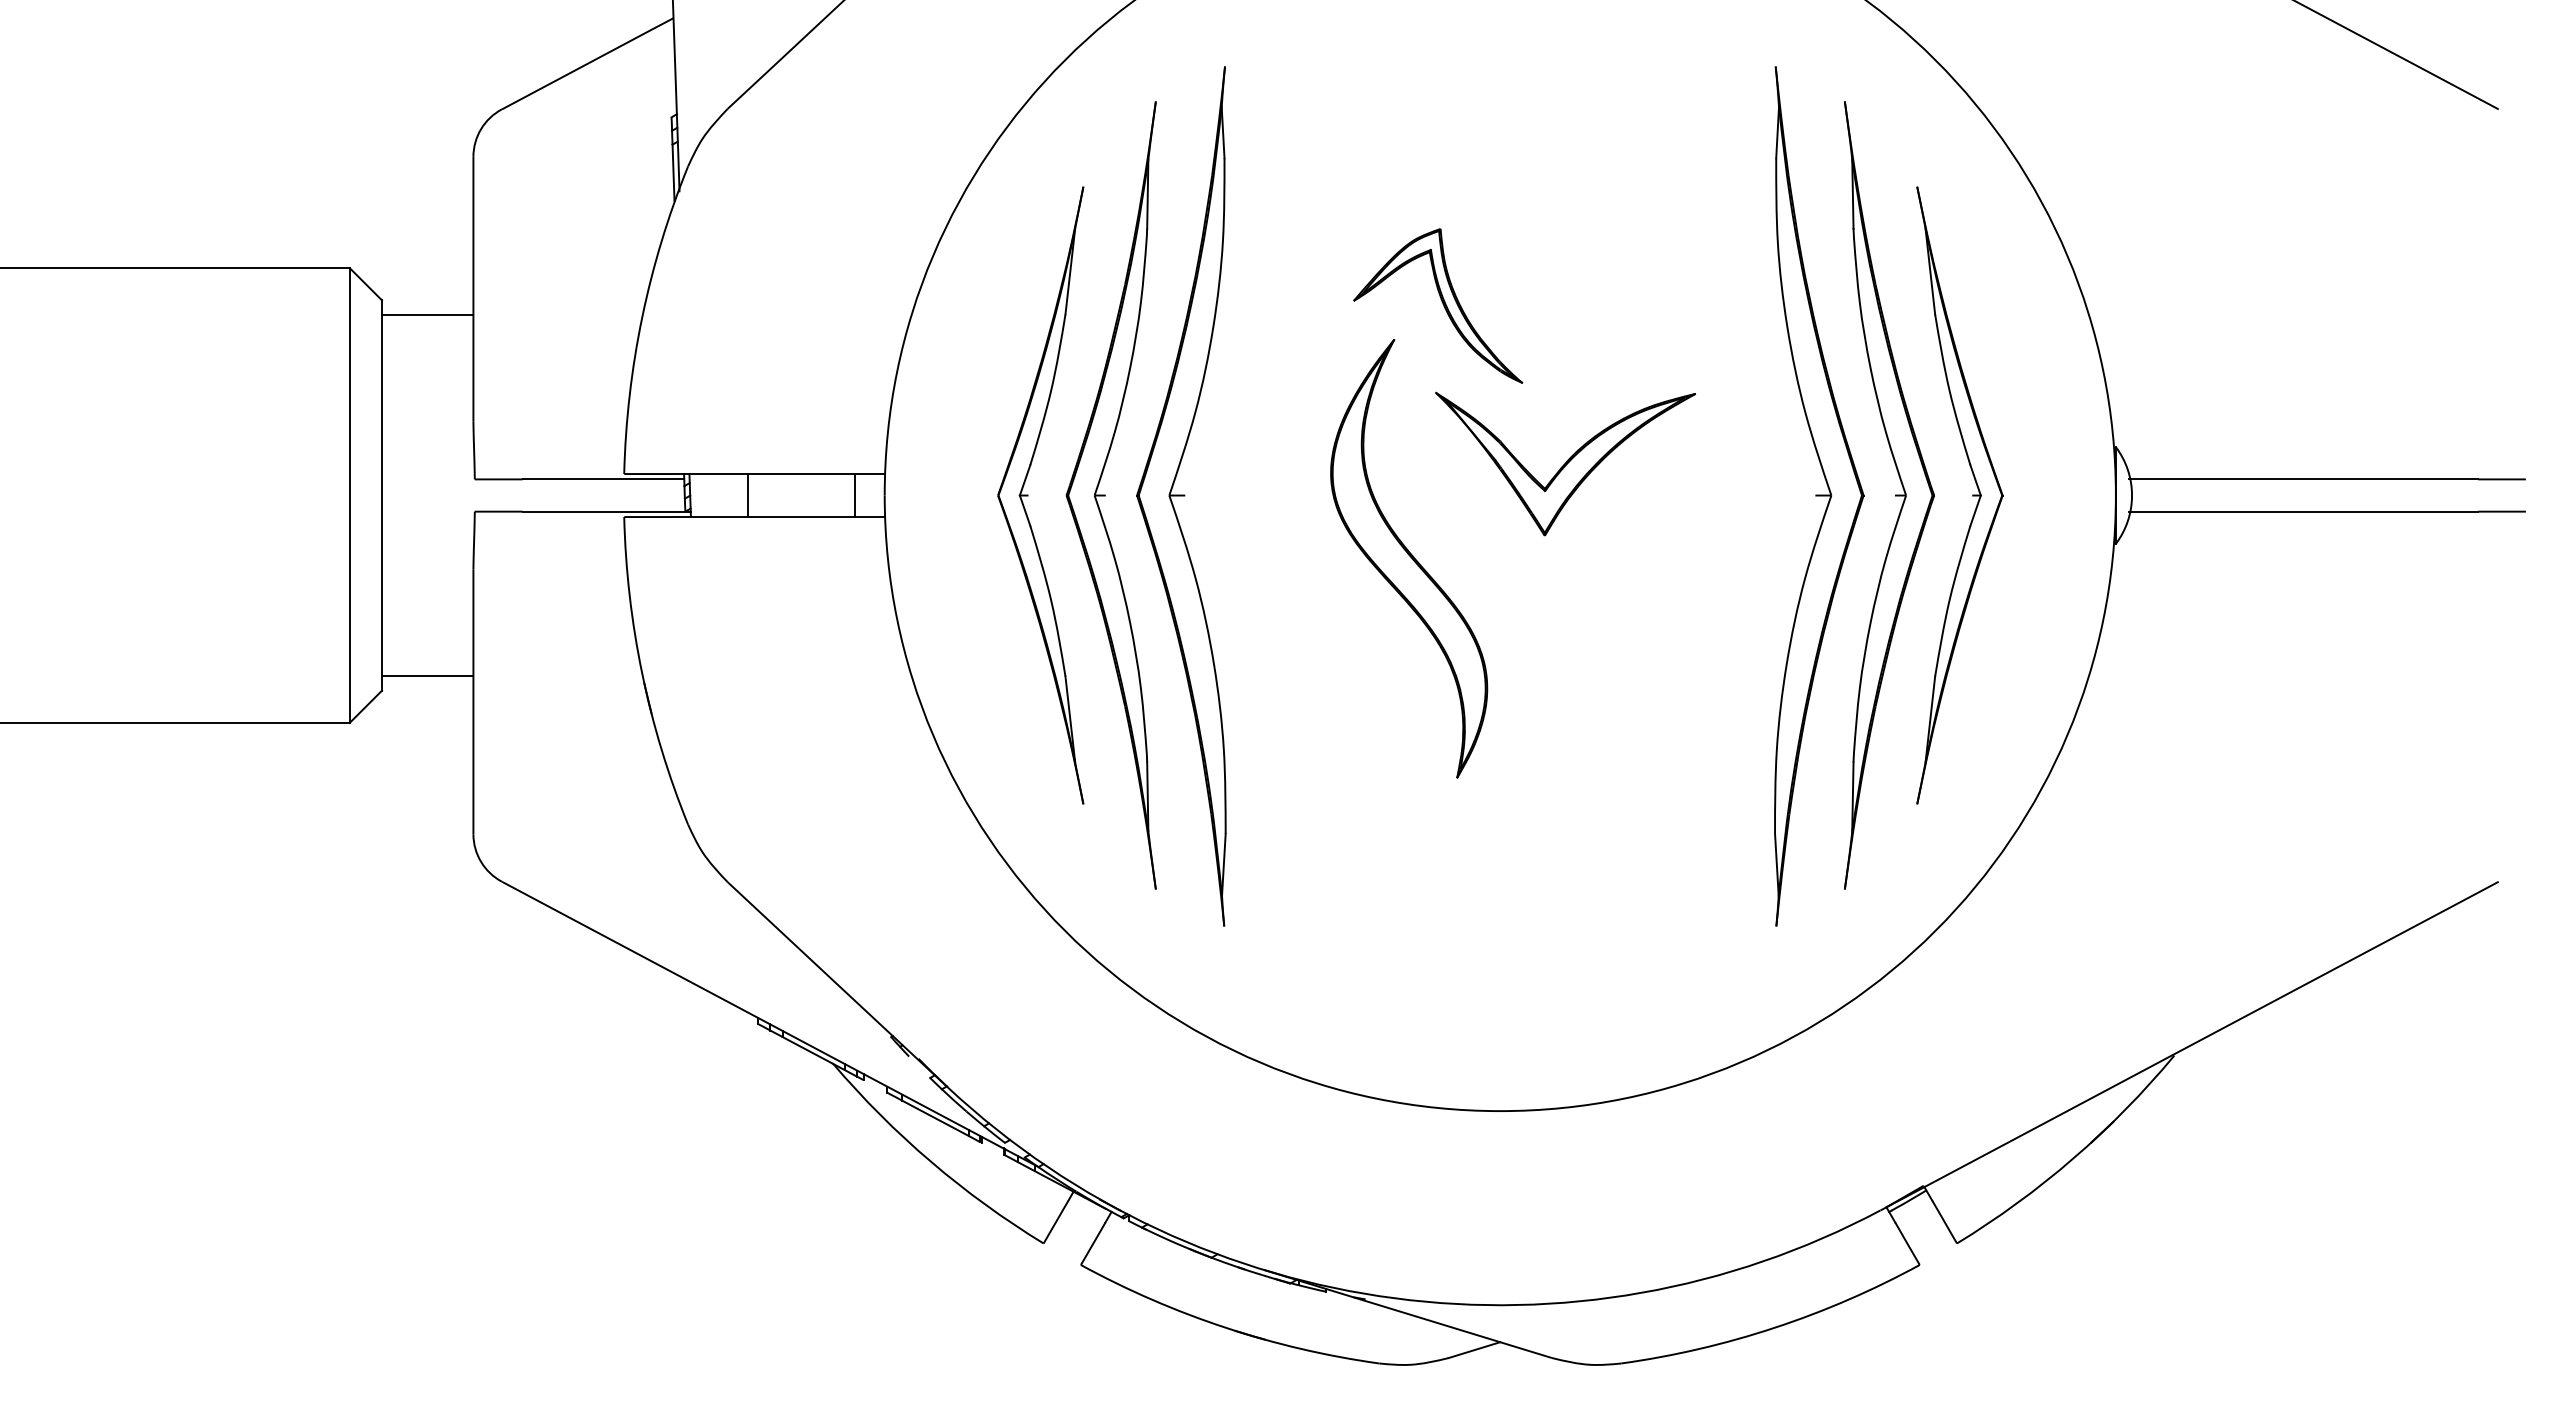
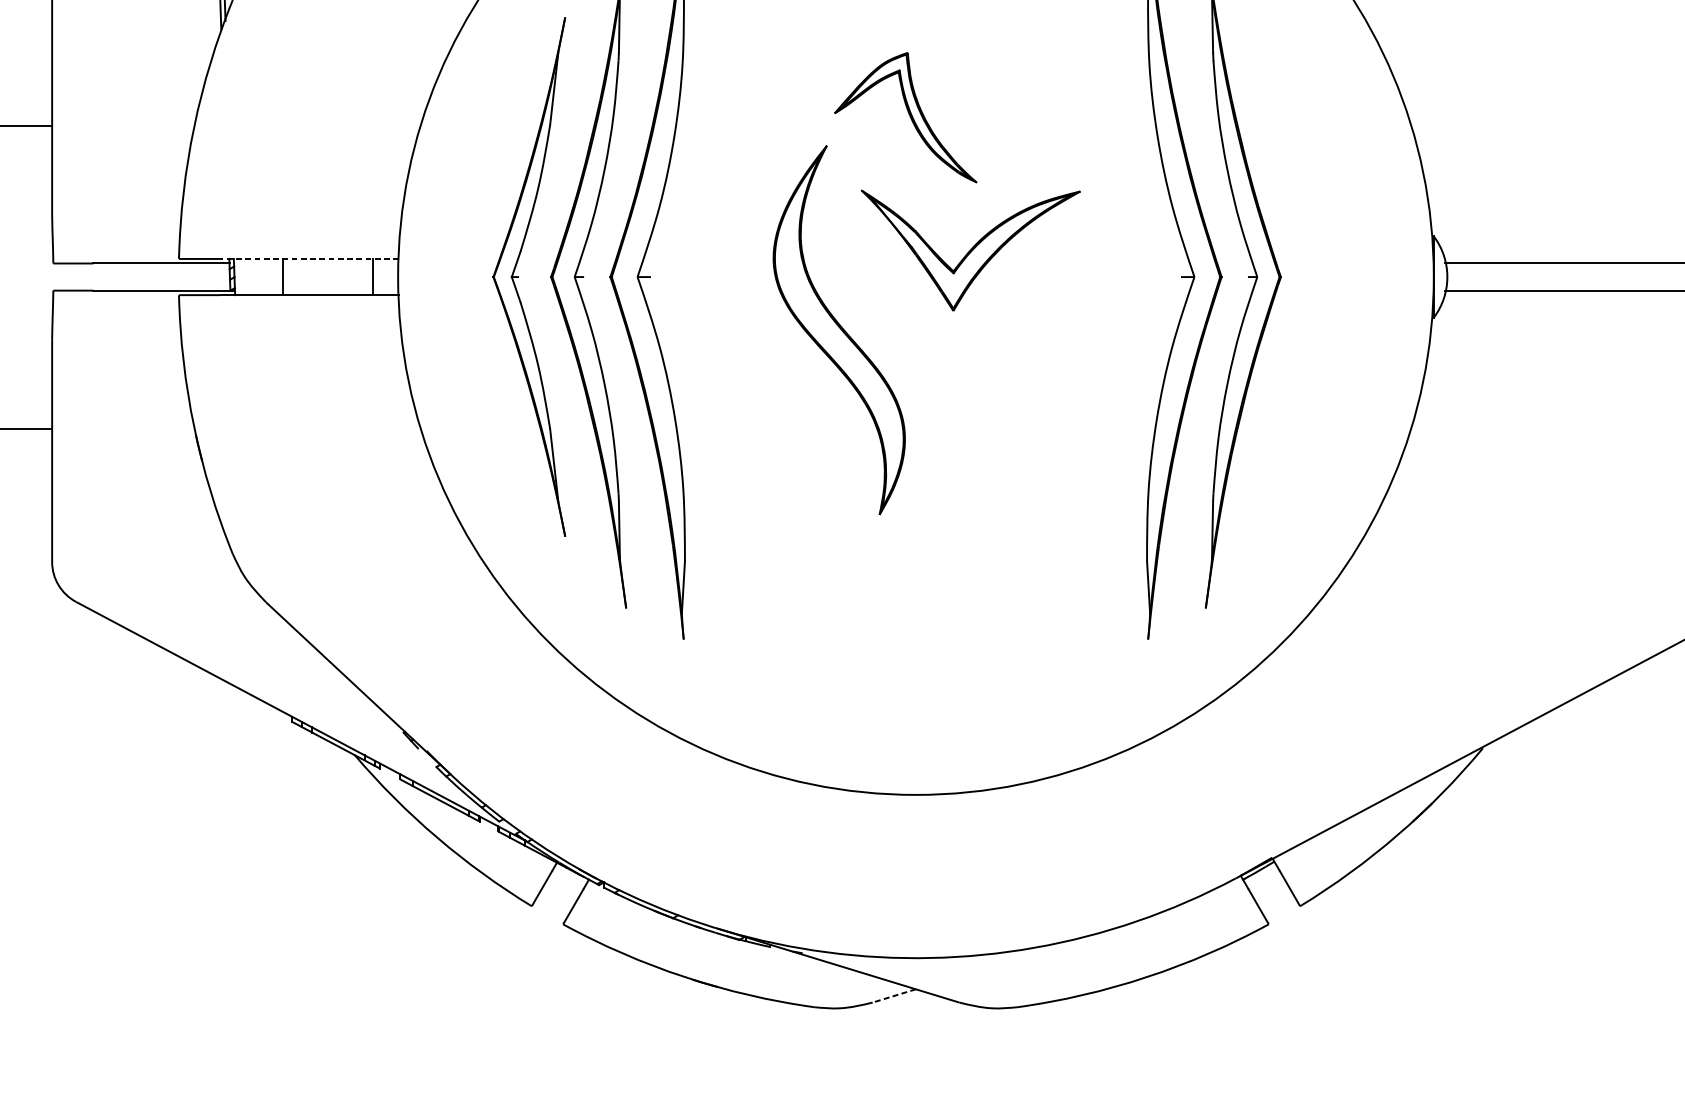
part: (1438, 305) -> (906, 117), moved
line: (778, 474) -> (308, 259), solid -> dashed
part: (1972, 495) -> (1313, 277), removed
line: (1474, 1350) -> (894, 996), solid -> dashed

